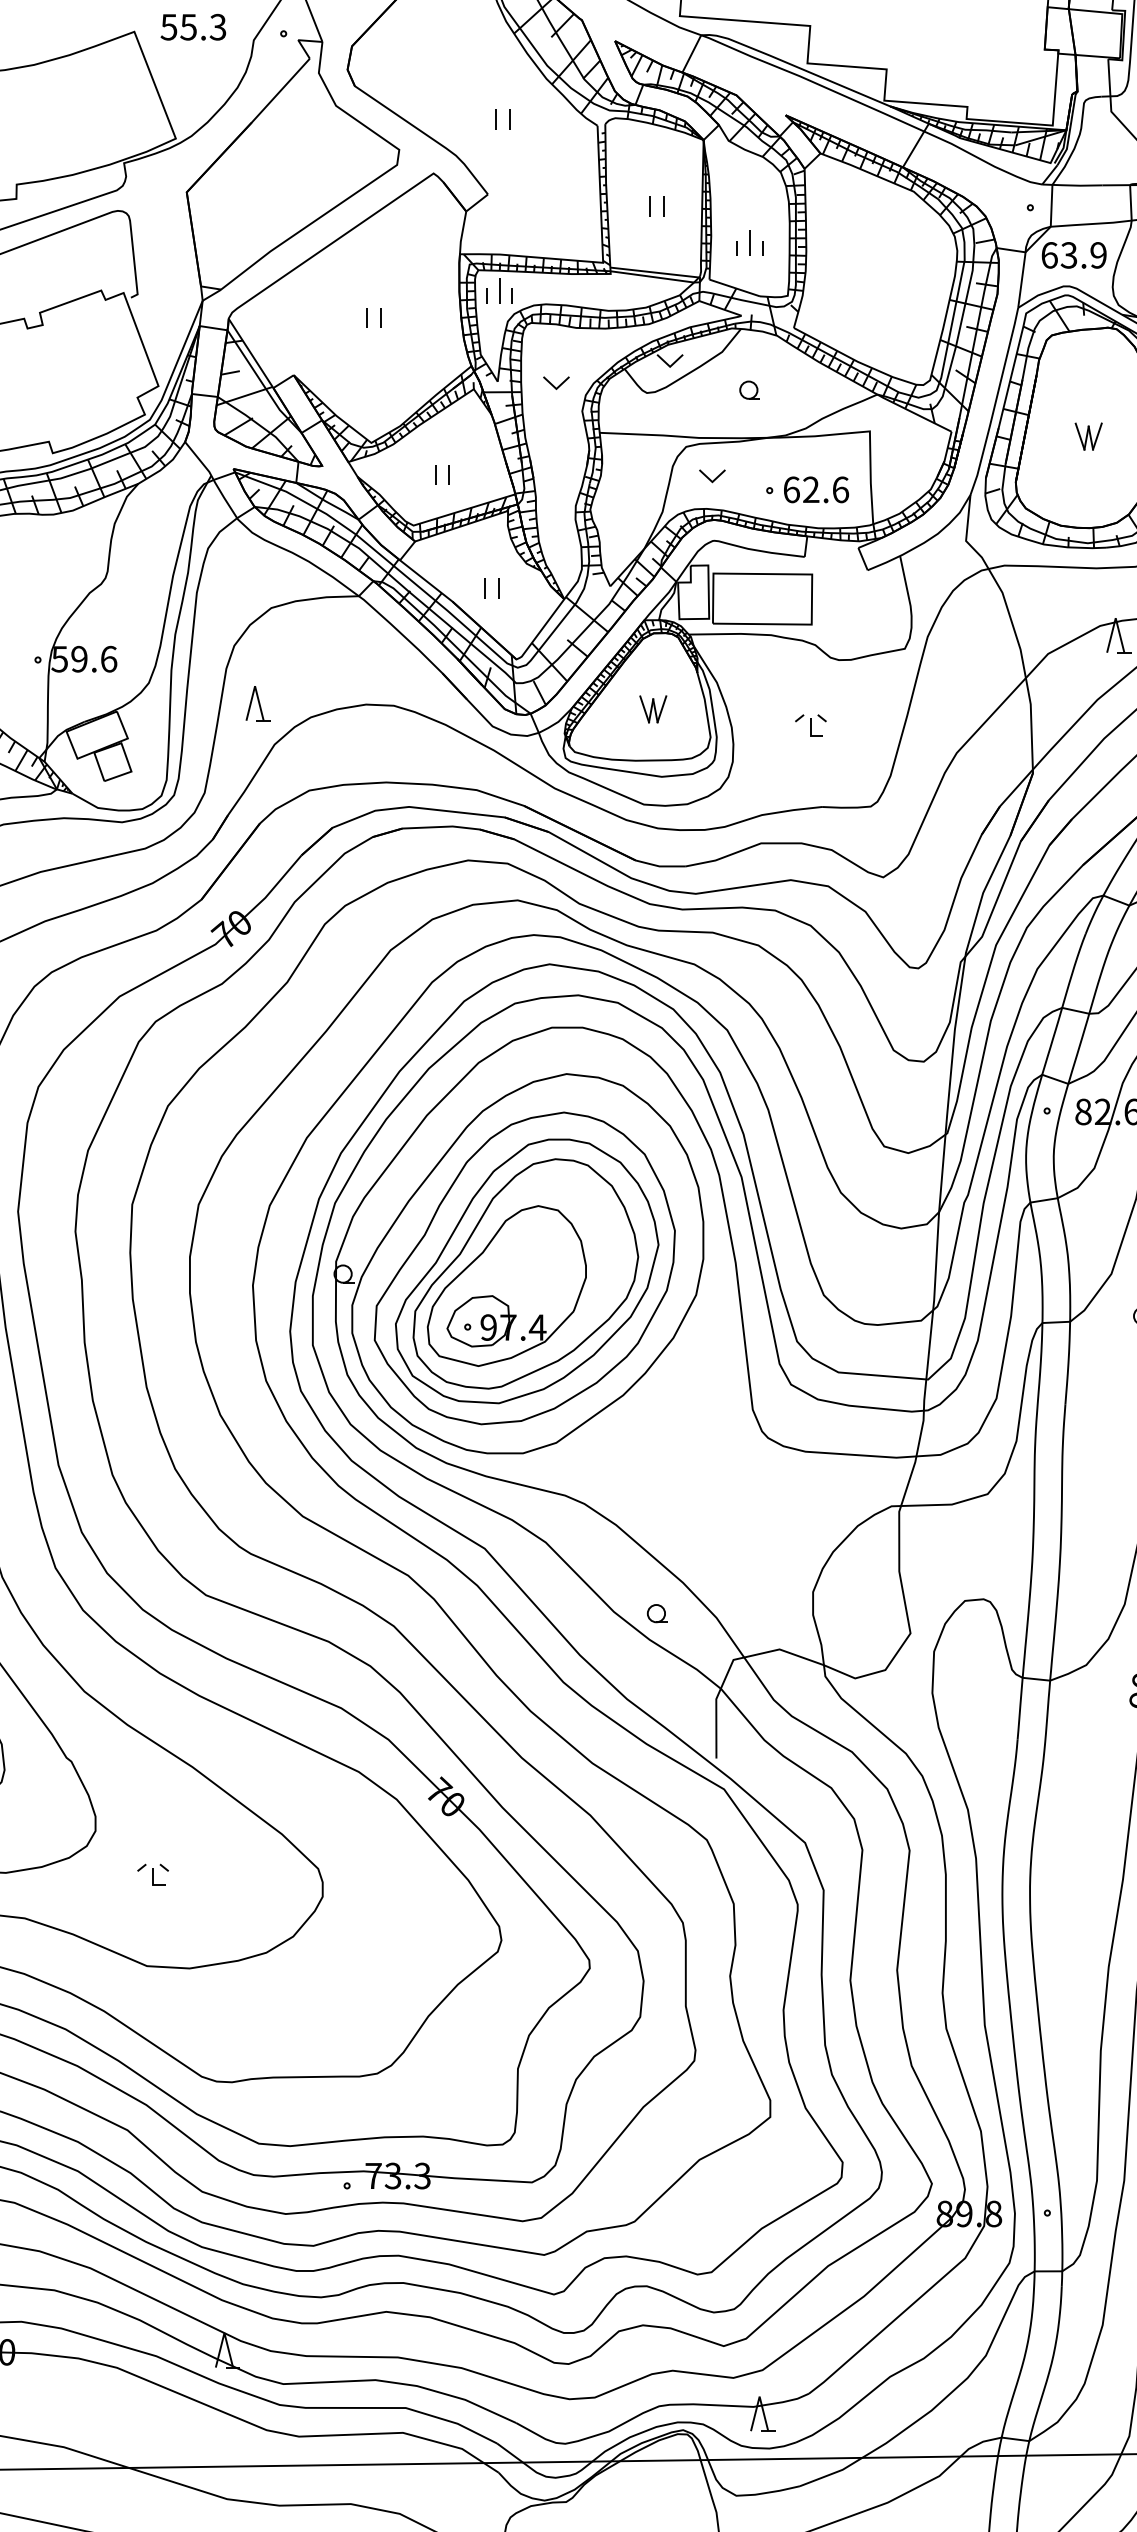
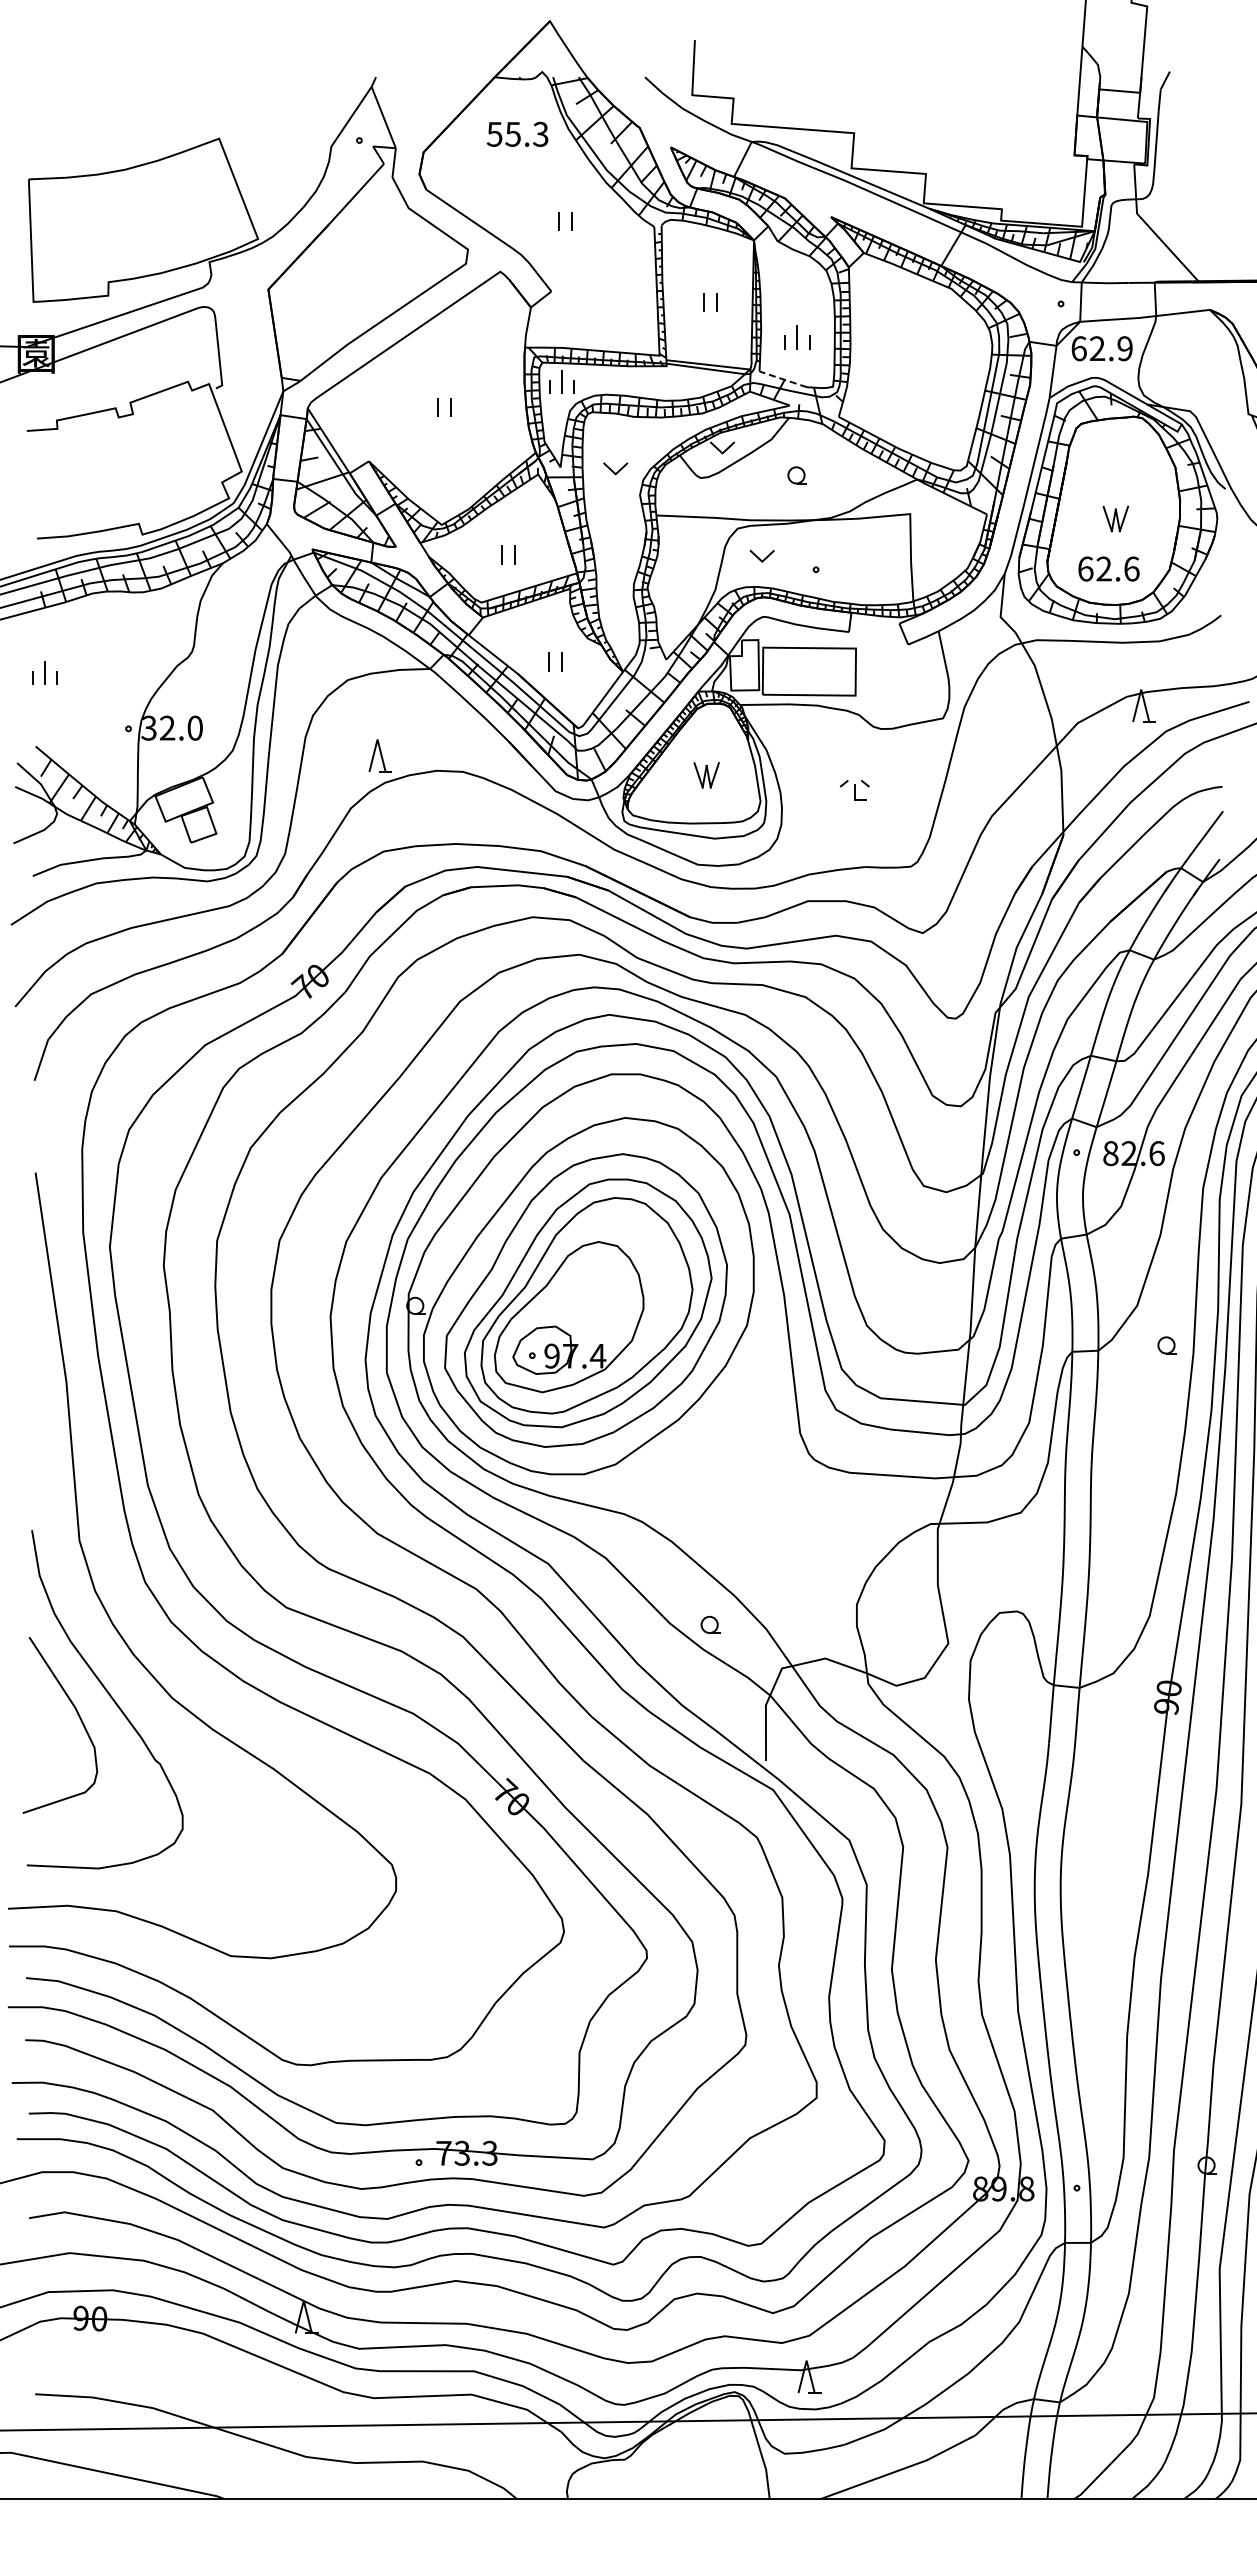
text: (193, 26) -> (517, 133), moved
text: (1069, 255) -> (1097, 348), 63.9 -> 62.9
line: (735, 288) -> (783, 379), solid -> dashed
text: (815, 489) -> (1108, 568), moved
text: (85, 658) -> (173, 727), 59.6 -> 32.0
part: (257, 703) -> (379, 755), moved
part: (152, 1875) -> (236, 1870), removed

